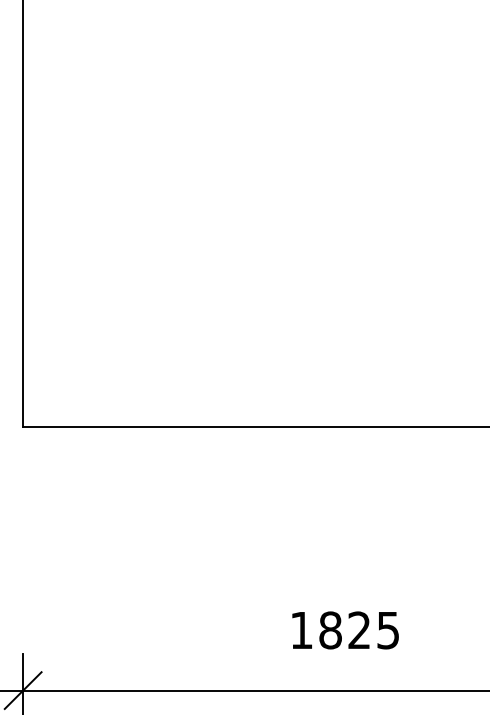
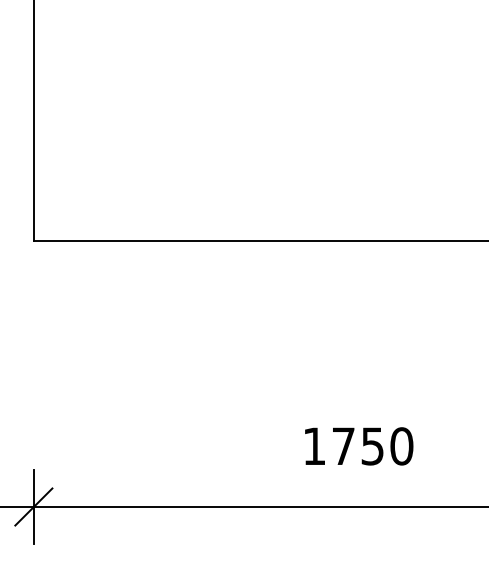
text: (359, 630) -> (372, 446), 1825 -> 1750

